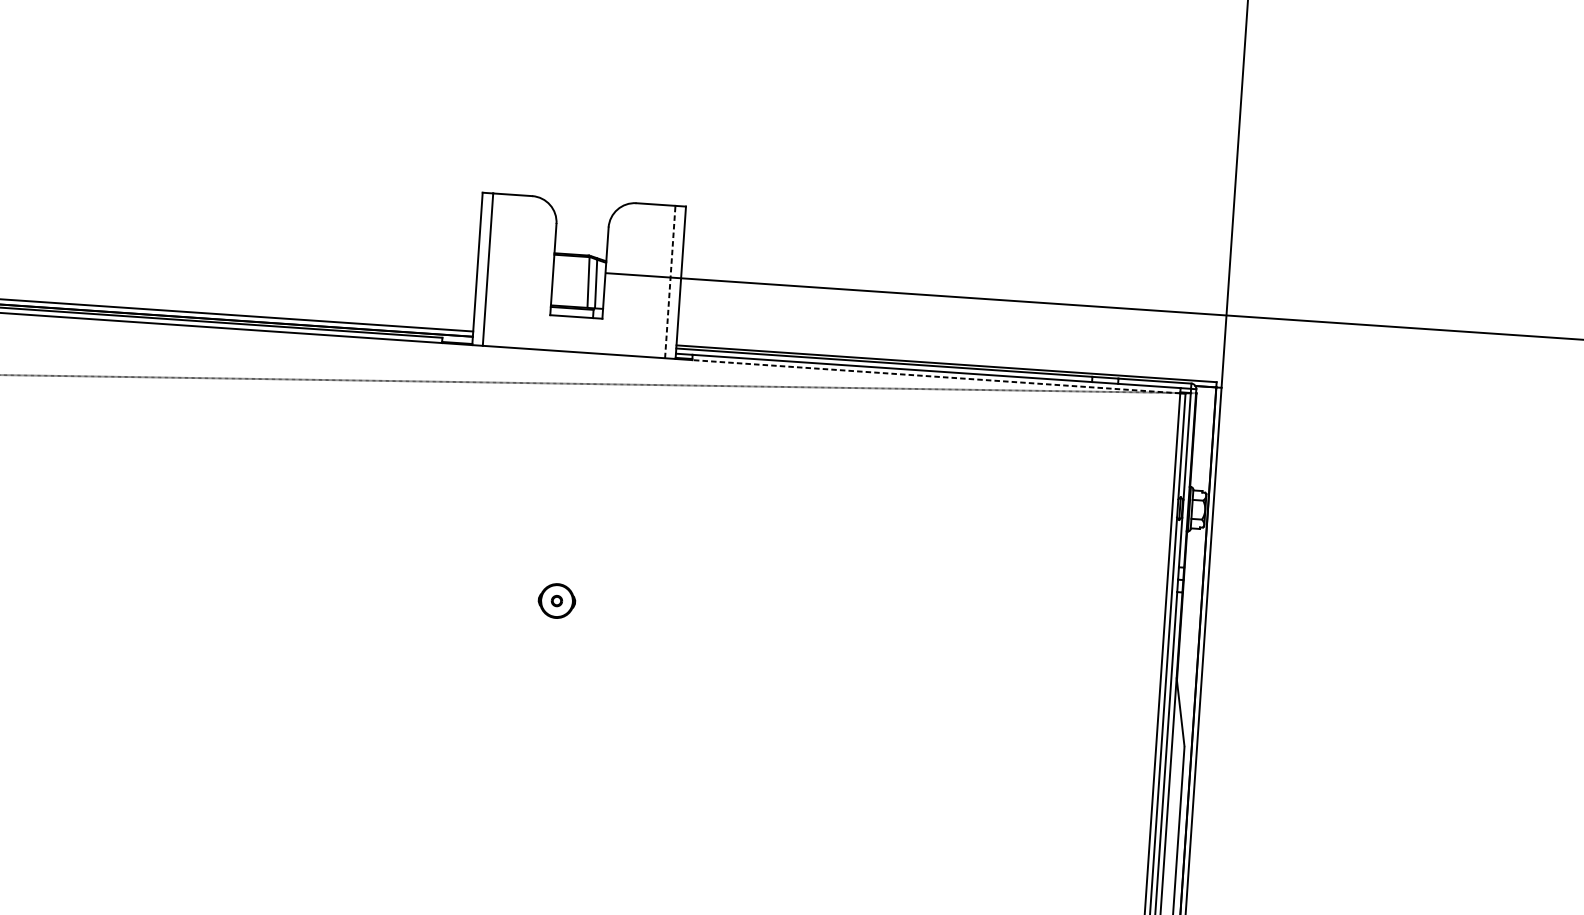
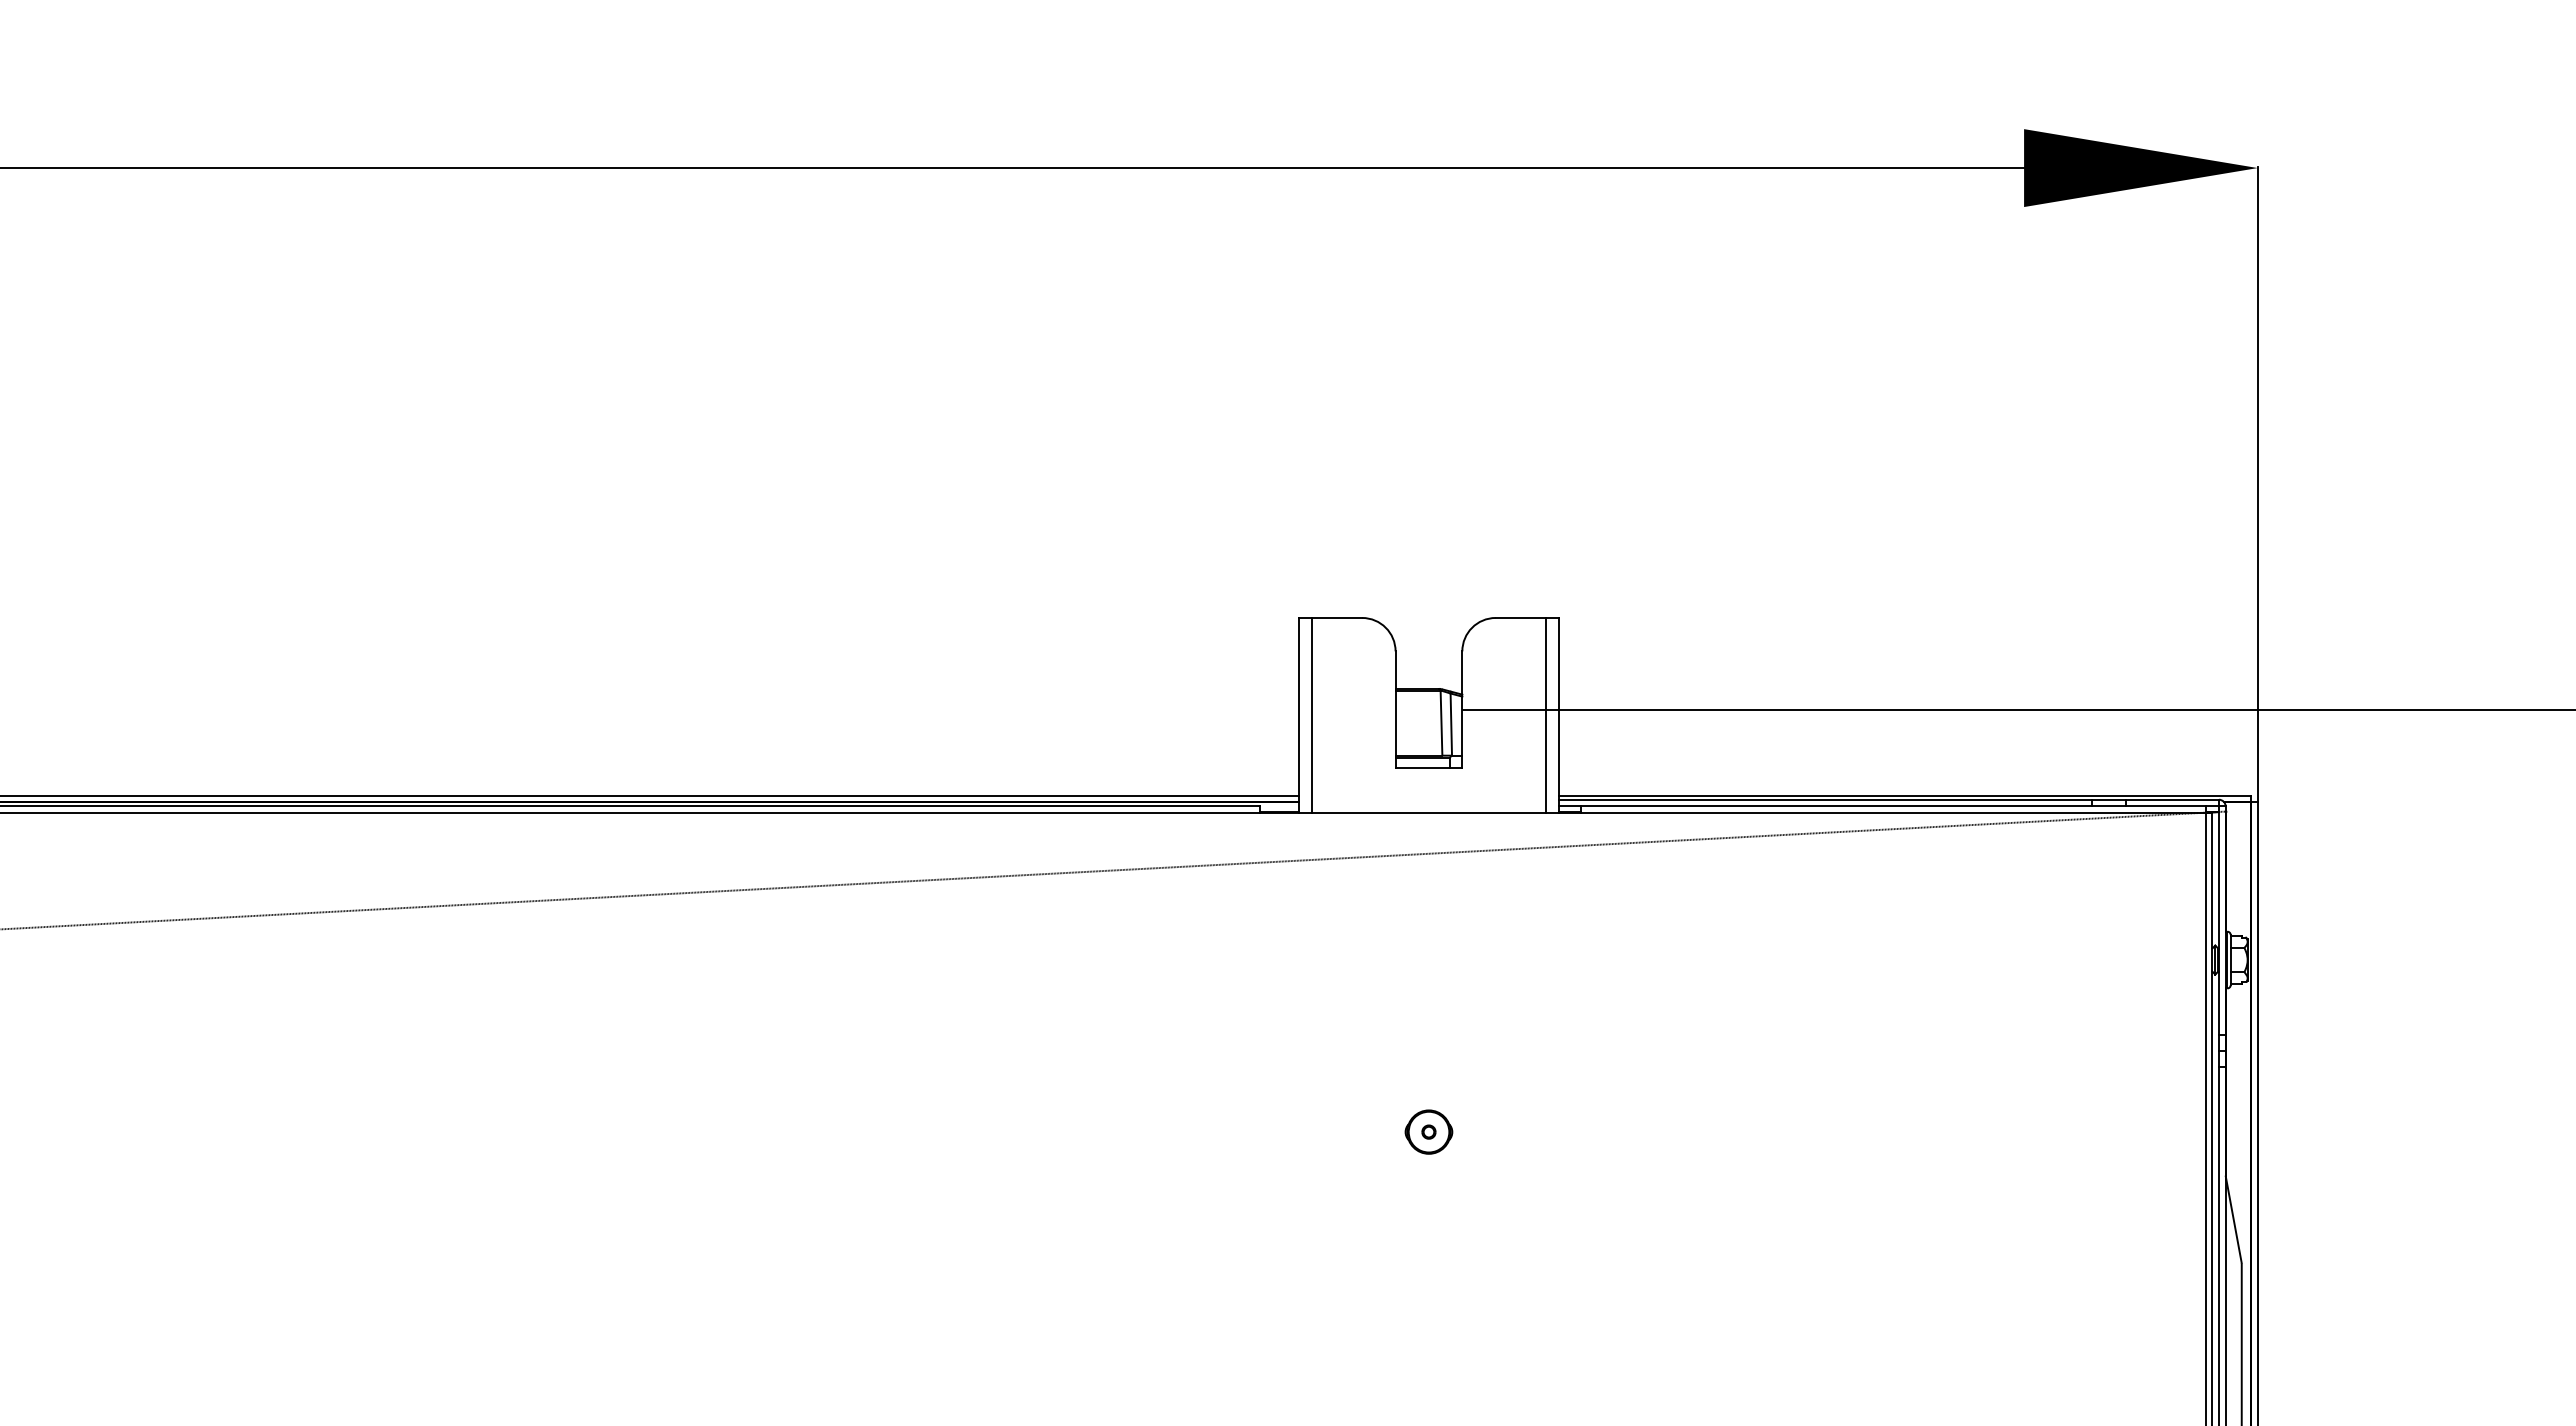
line: (670, 282) -> (1545, 715), dashed -> solid
line: (936, 377) -> (1893, 813), dashed -> solid

